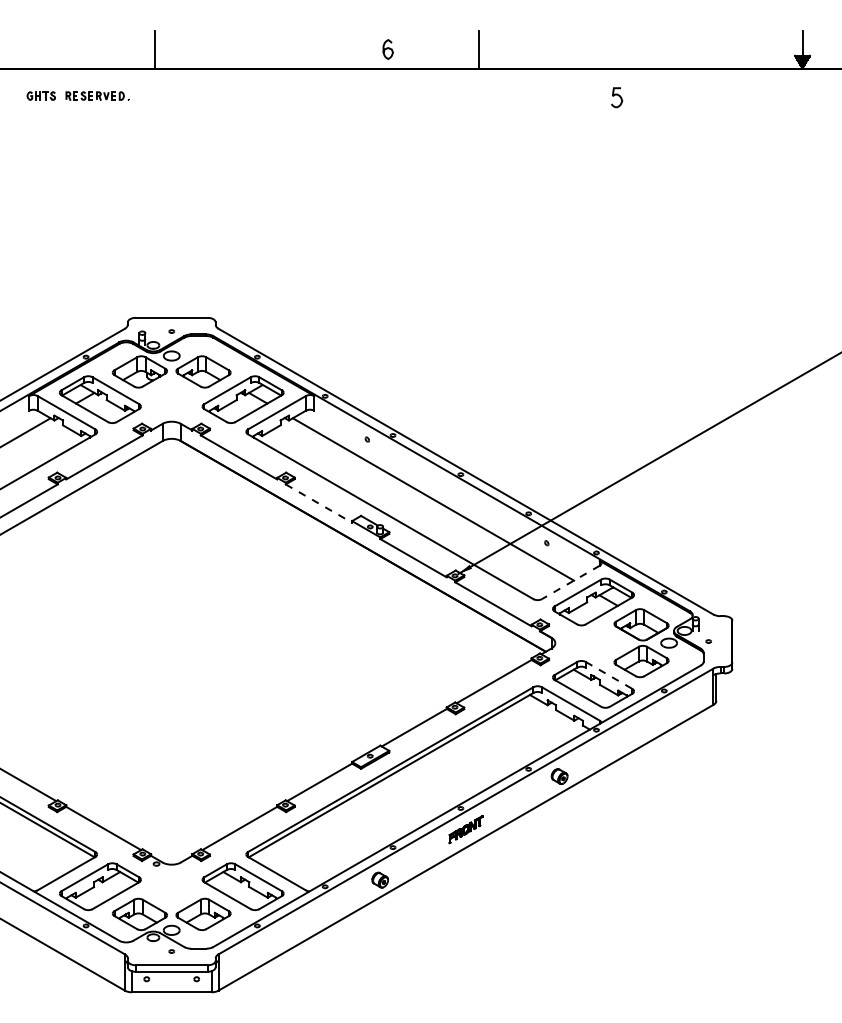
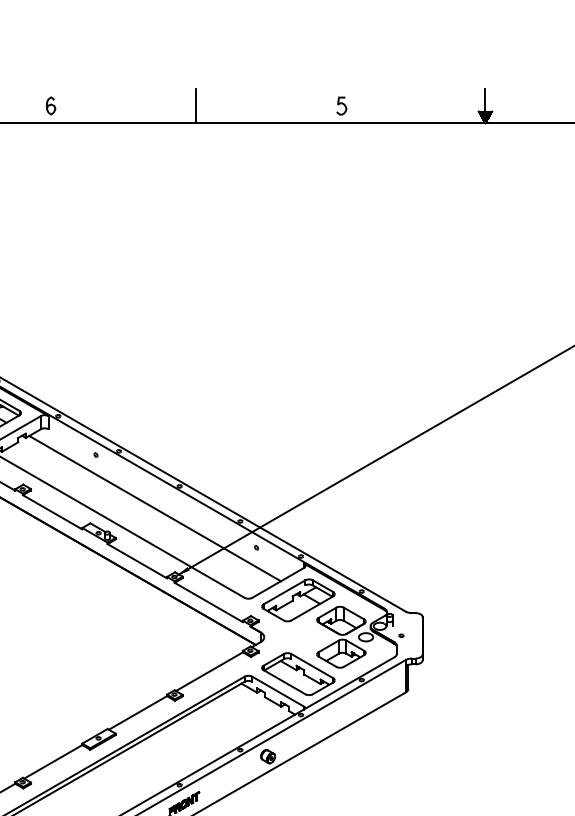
curve: (387, 49) -> (50, 105), moved
curve: (618, 96) -> (343, 105), moved
line: (319, 503) -> (53, 512), dashed -> solid
line: (570, 582) -> (277, 582), dashed -> solid
line: (609, 675) -> (312, 666), dashed -> solid

